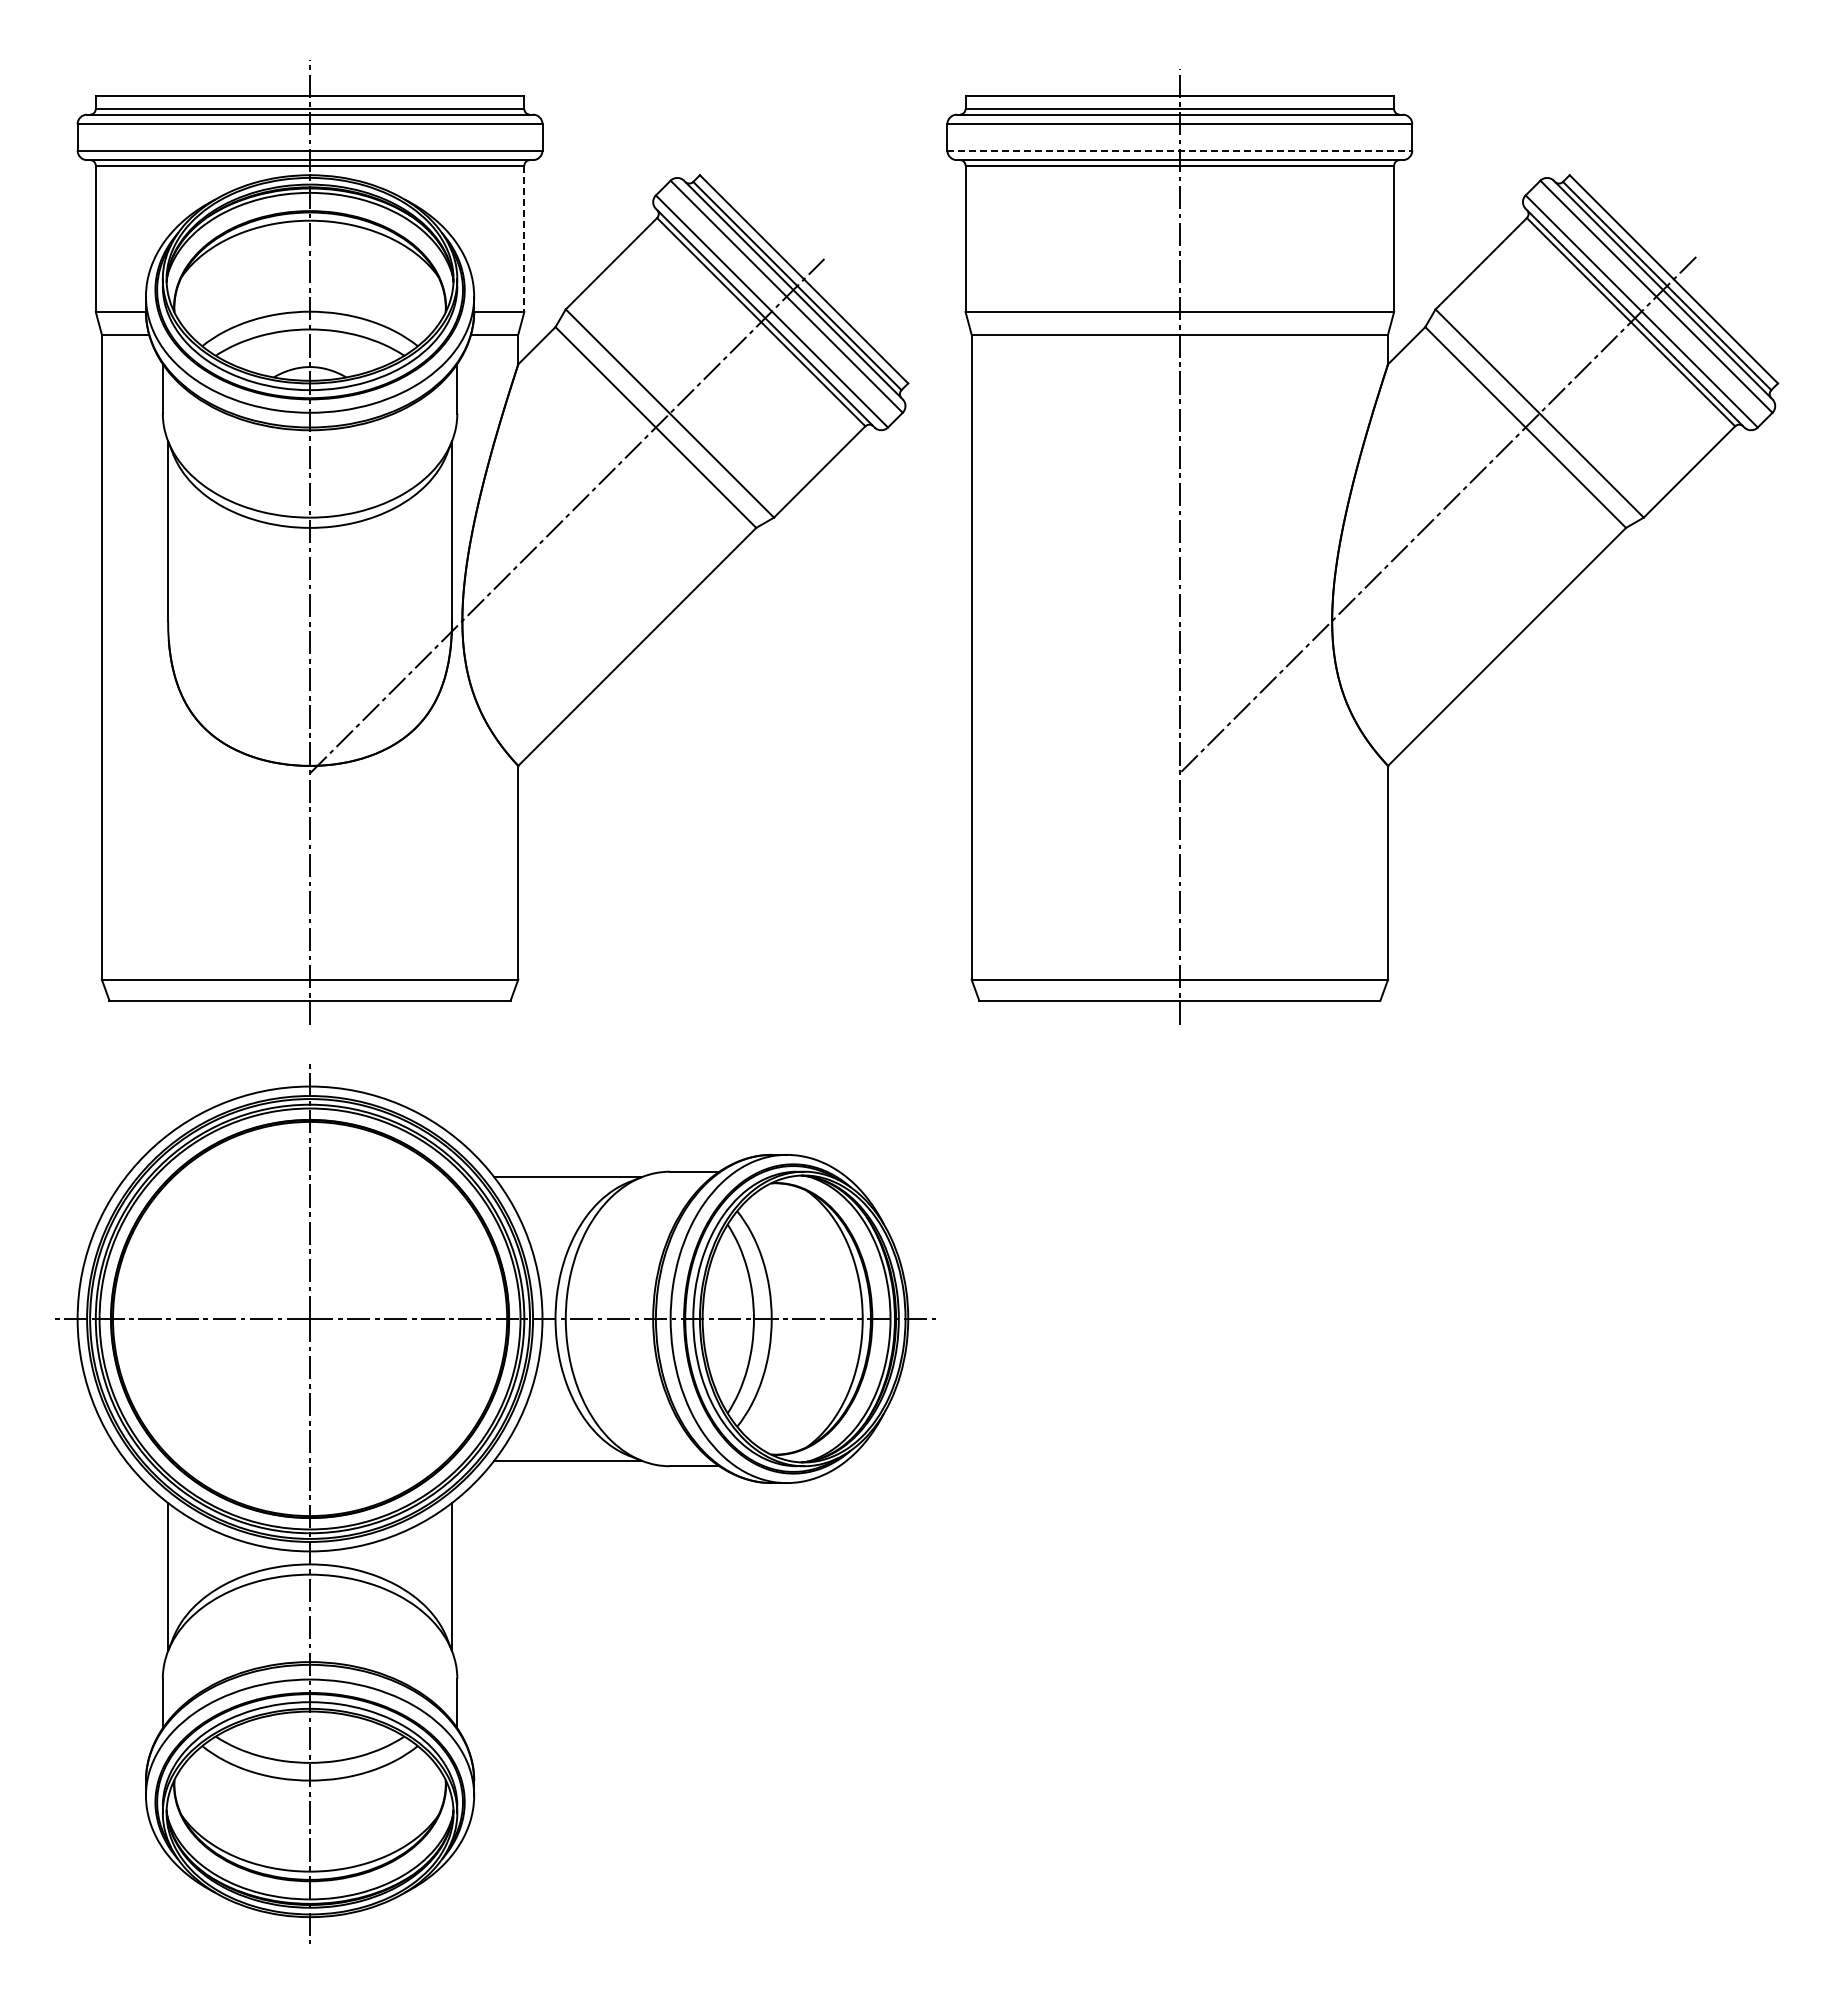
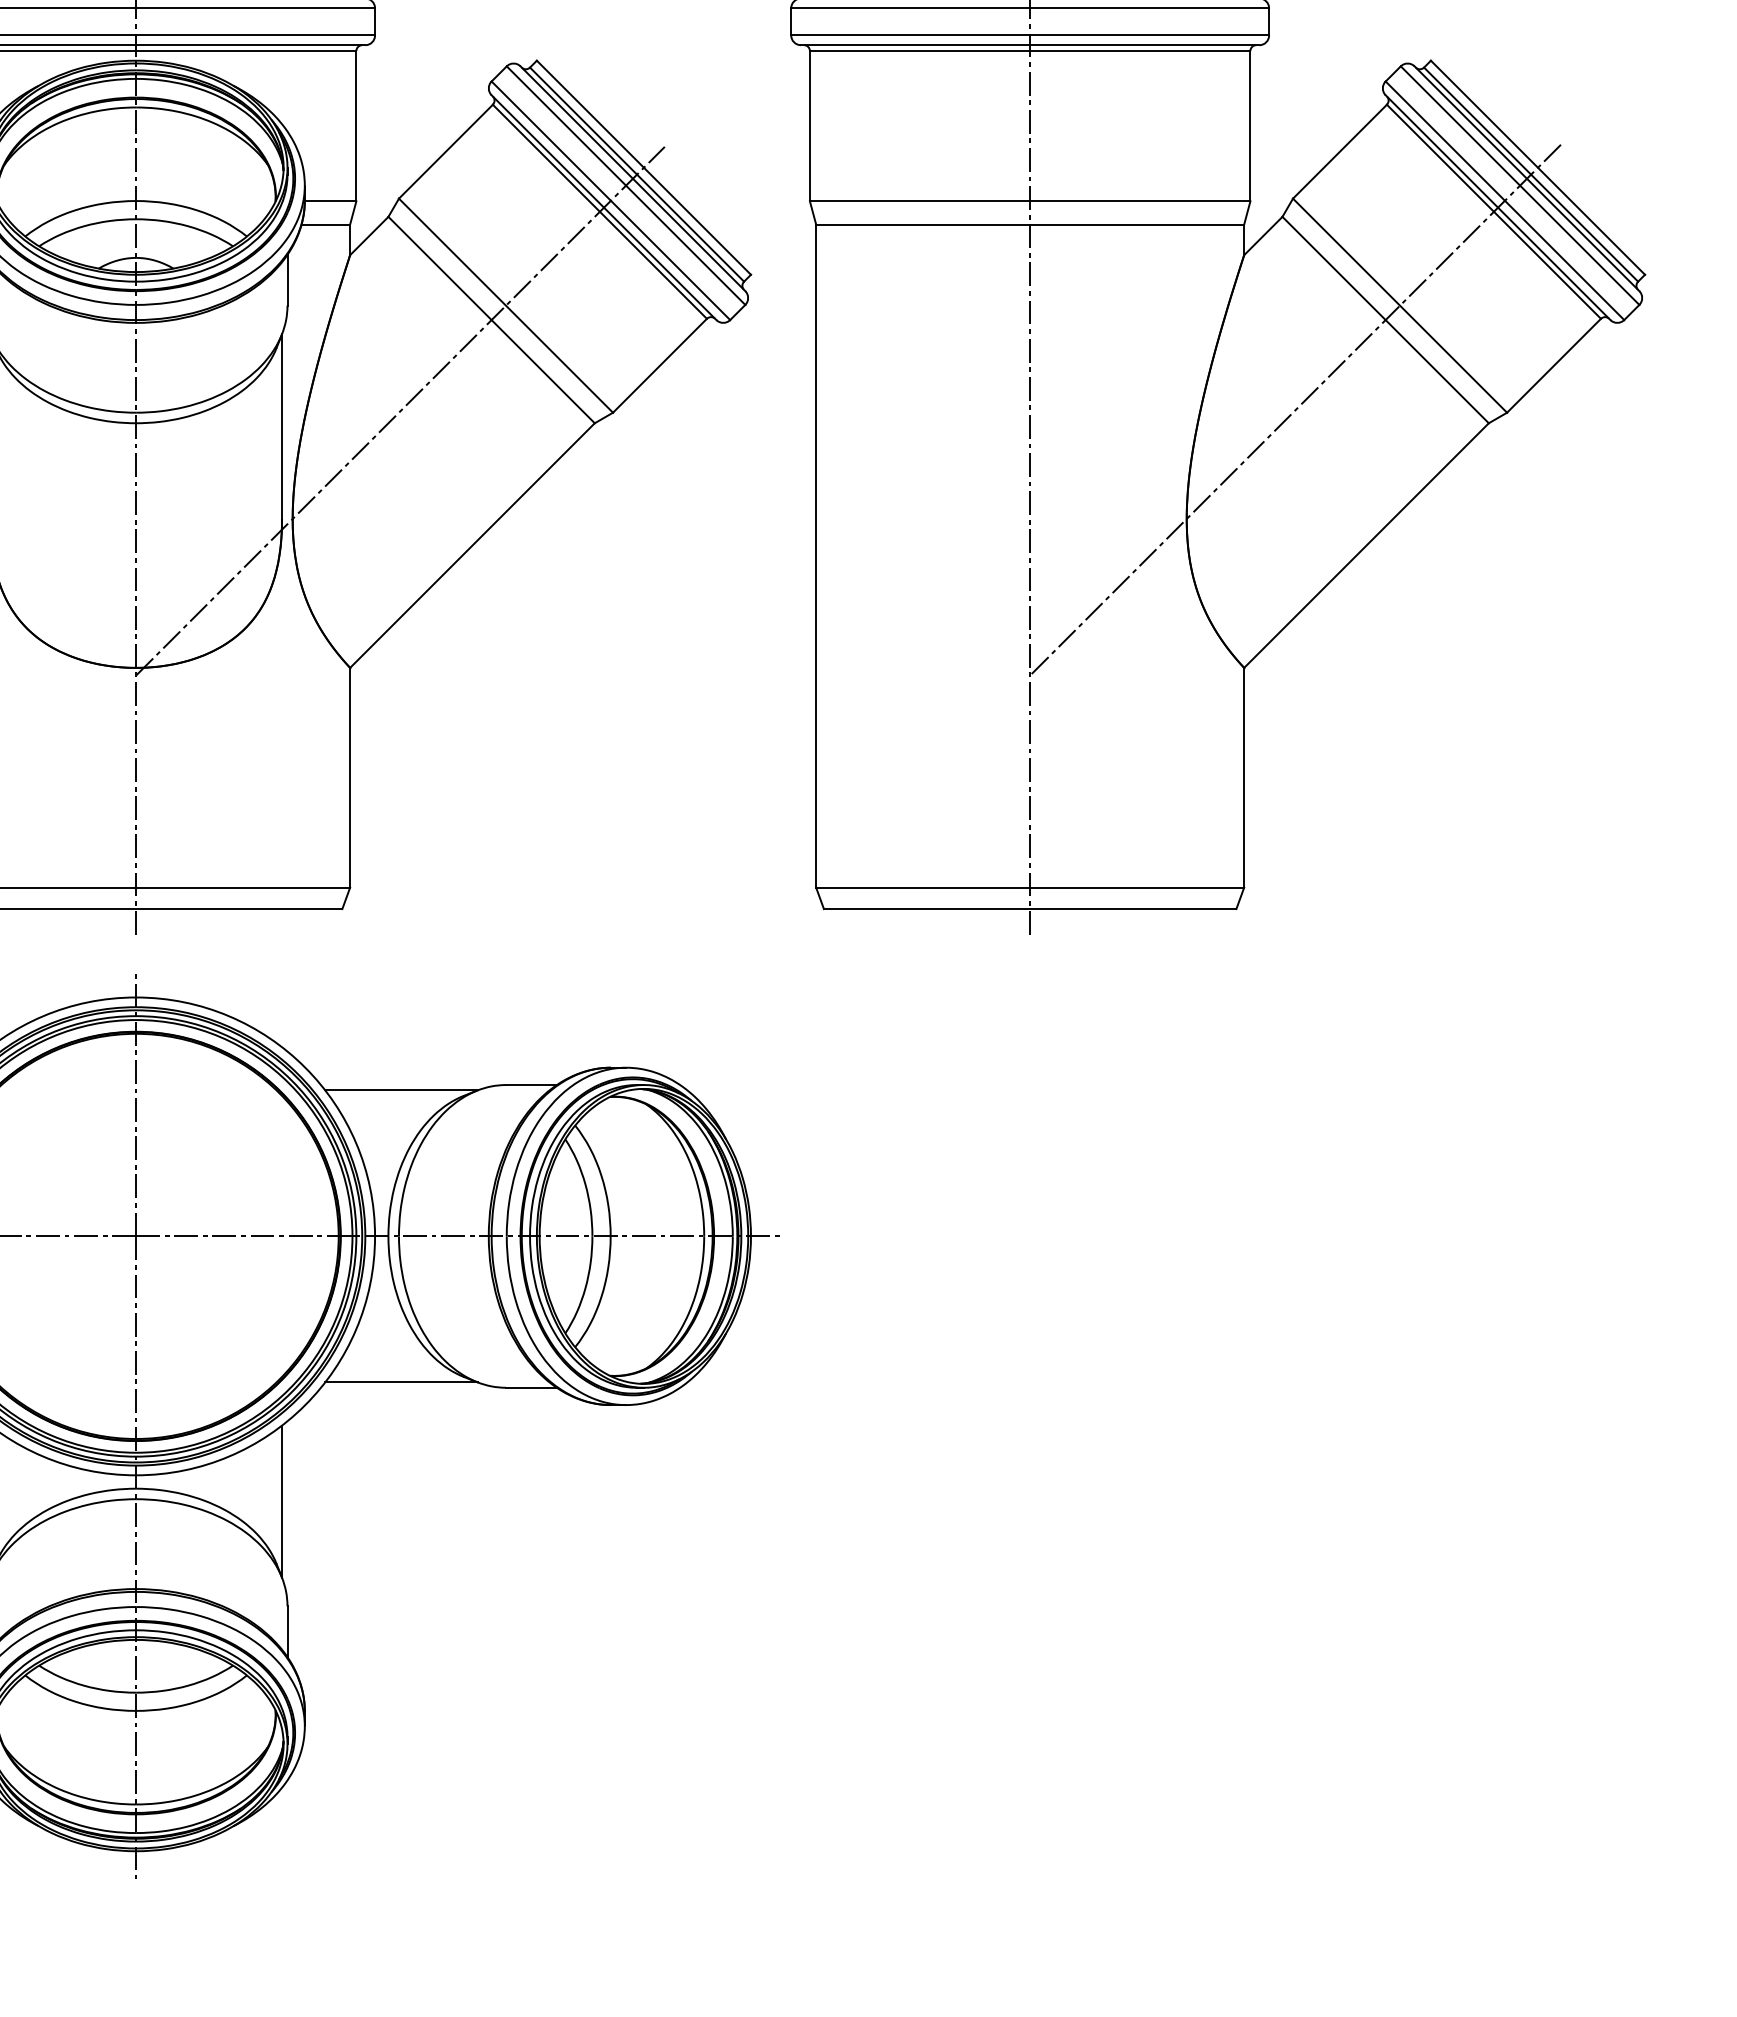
line: (1180, 150) -> (1030, 35), dashed -> solid
line: (524, 239) -> (356, 126), dashed -> solid

